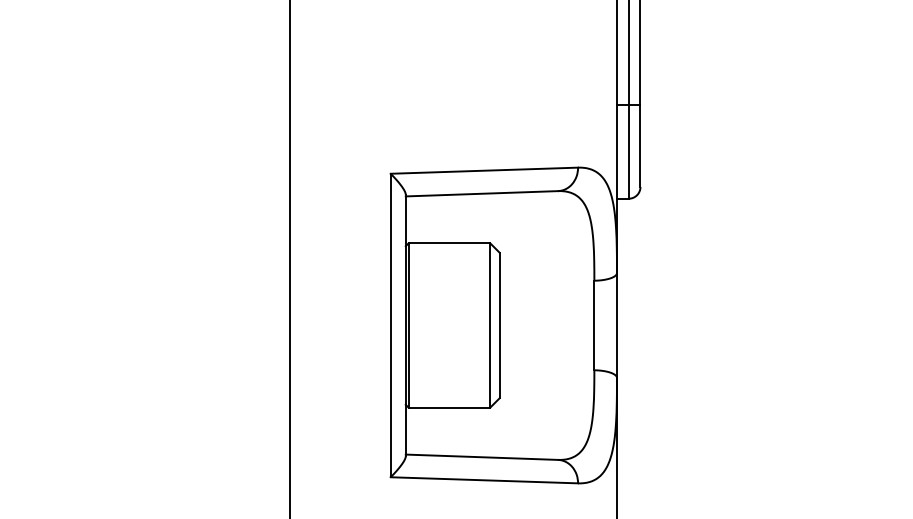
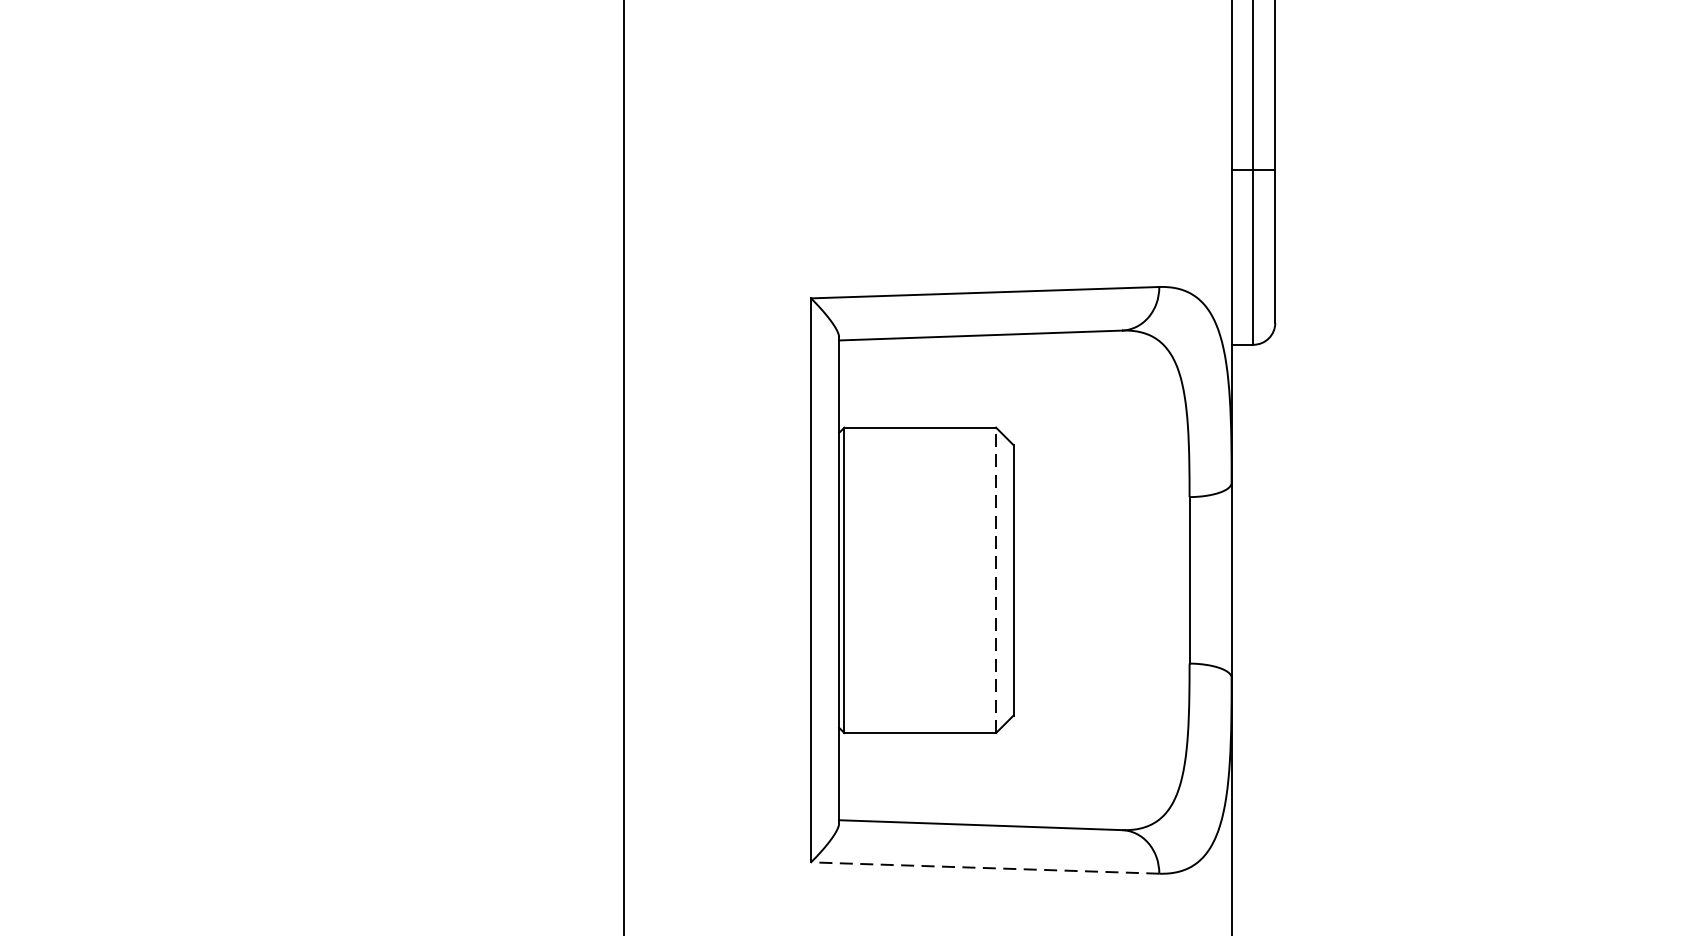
line: (490, 325) -> (996, 580), solid -> dashed
line: (484, 480) -> (985, 868), solid -> dashed

